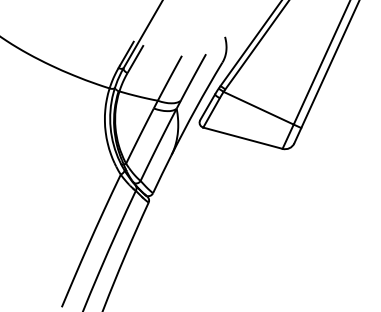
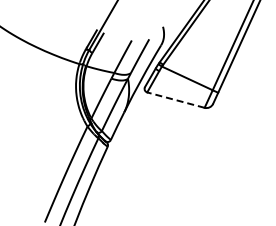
line: (242, 138) -> (175, 100), solid -> dashed

